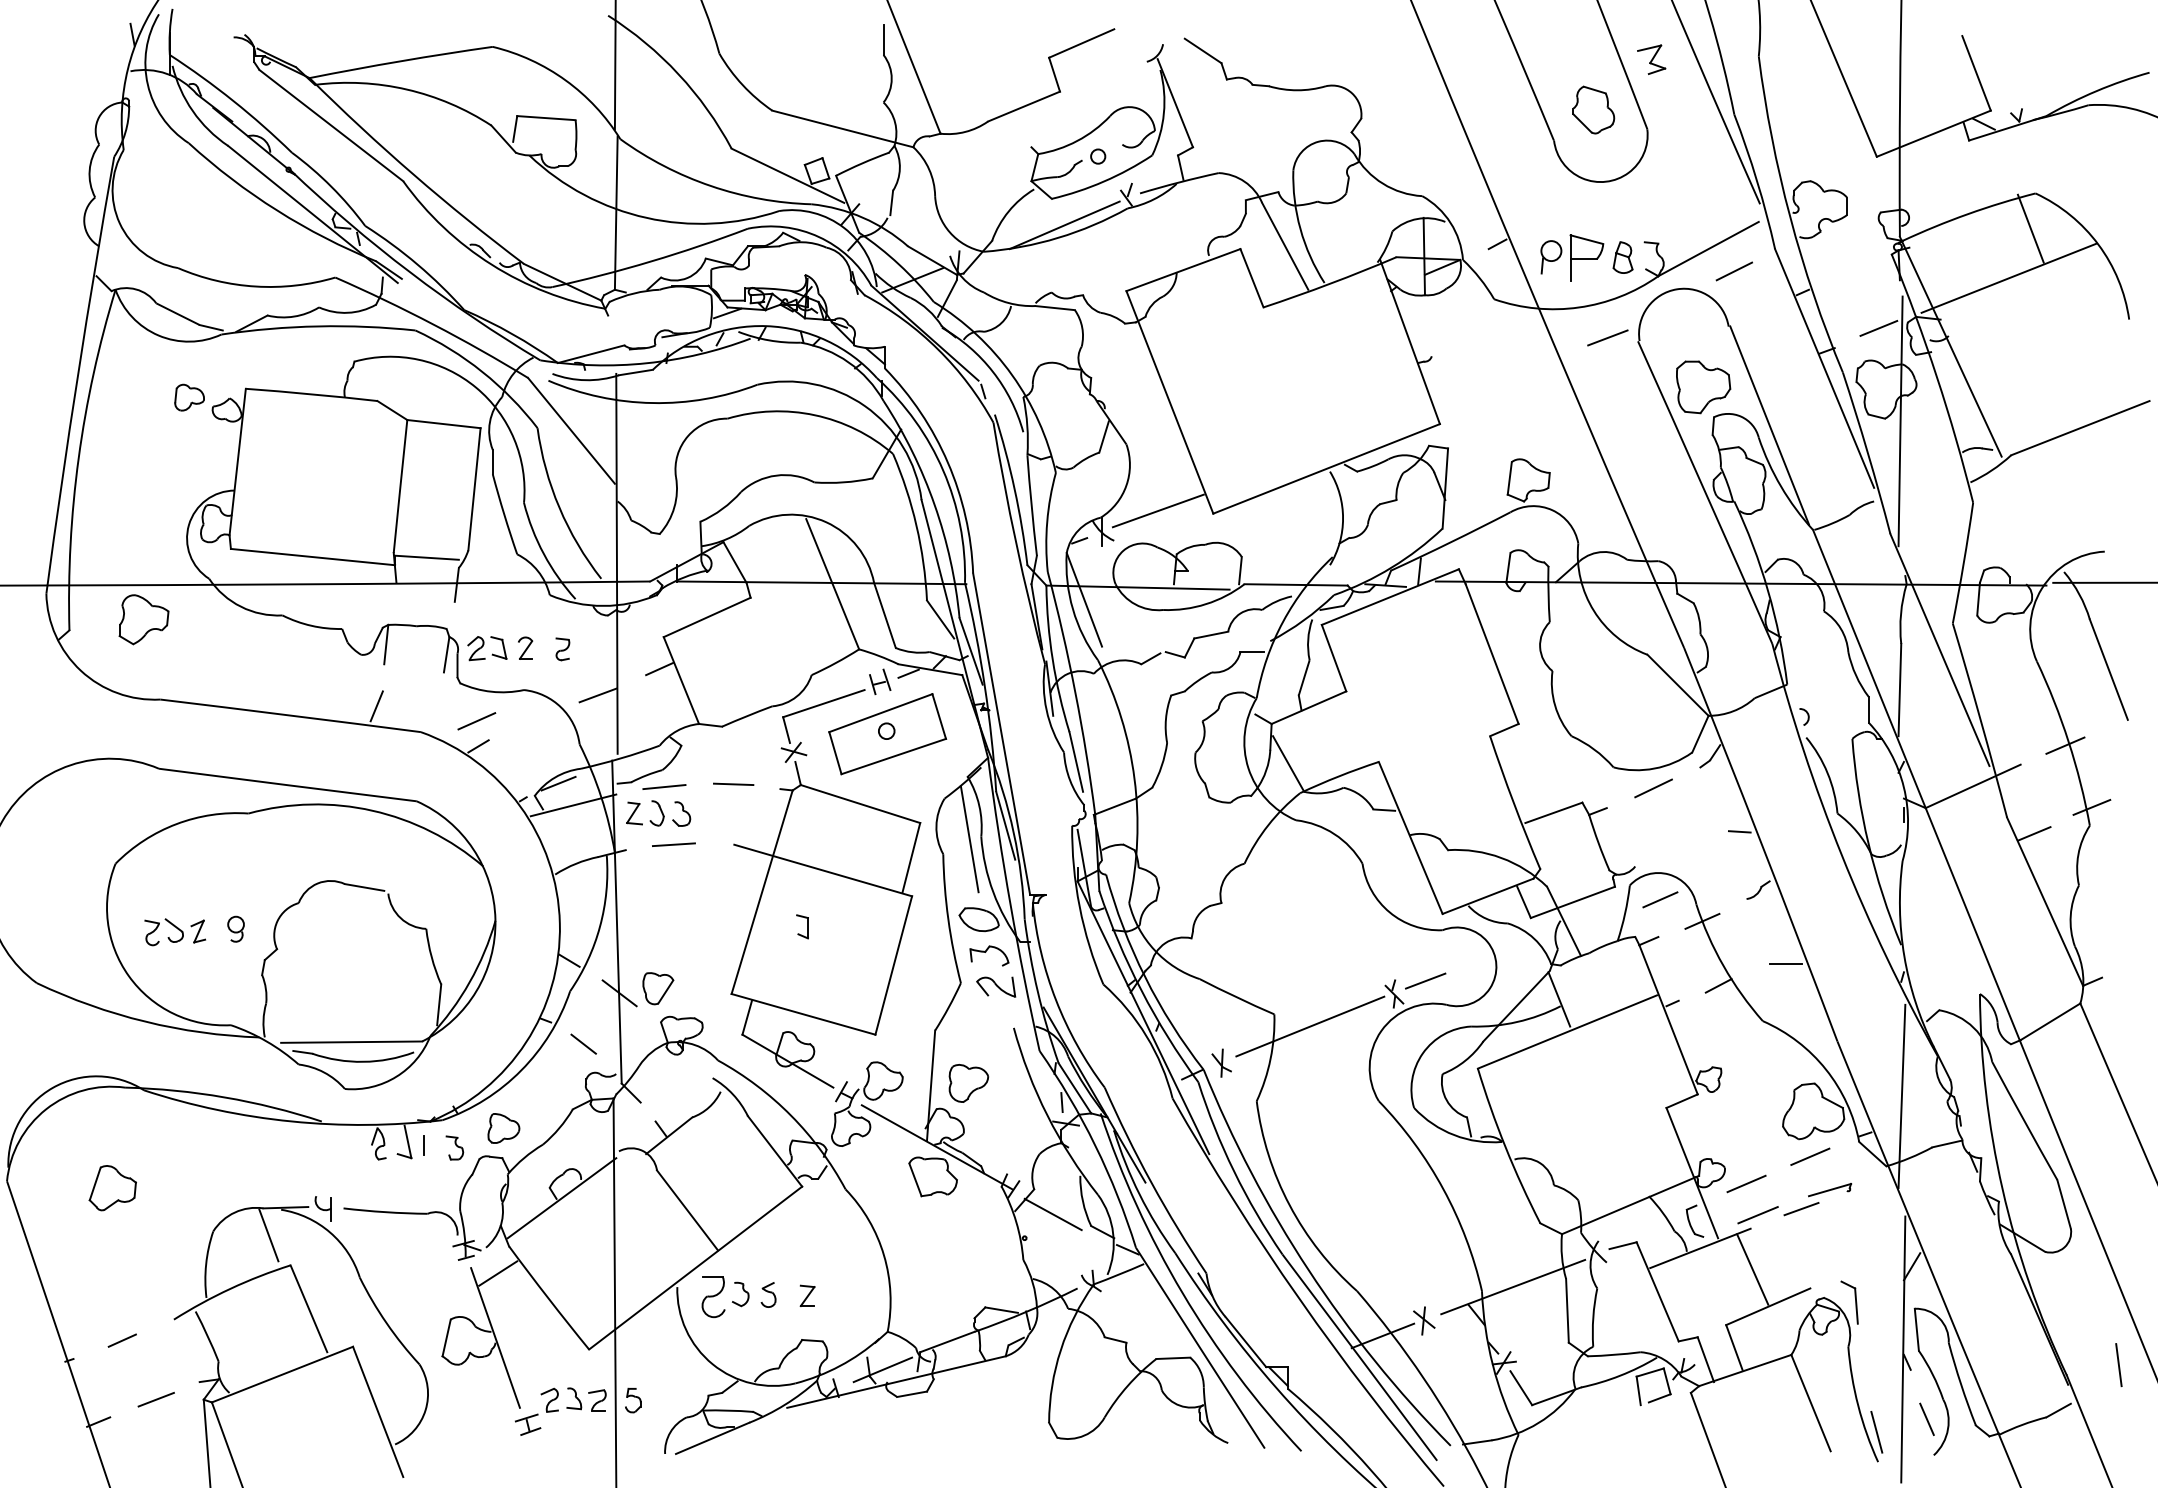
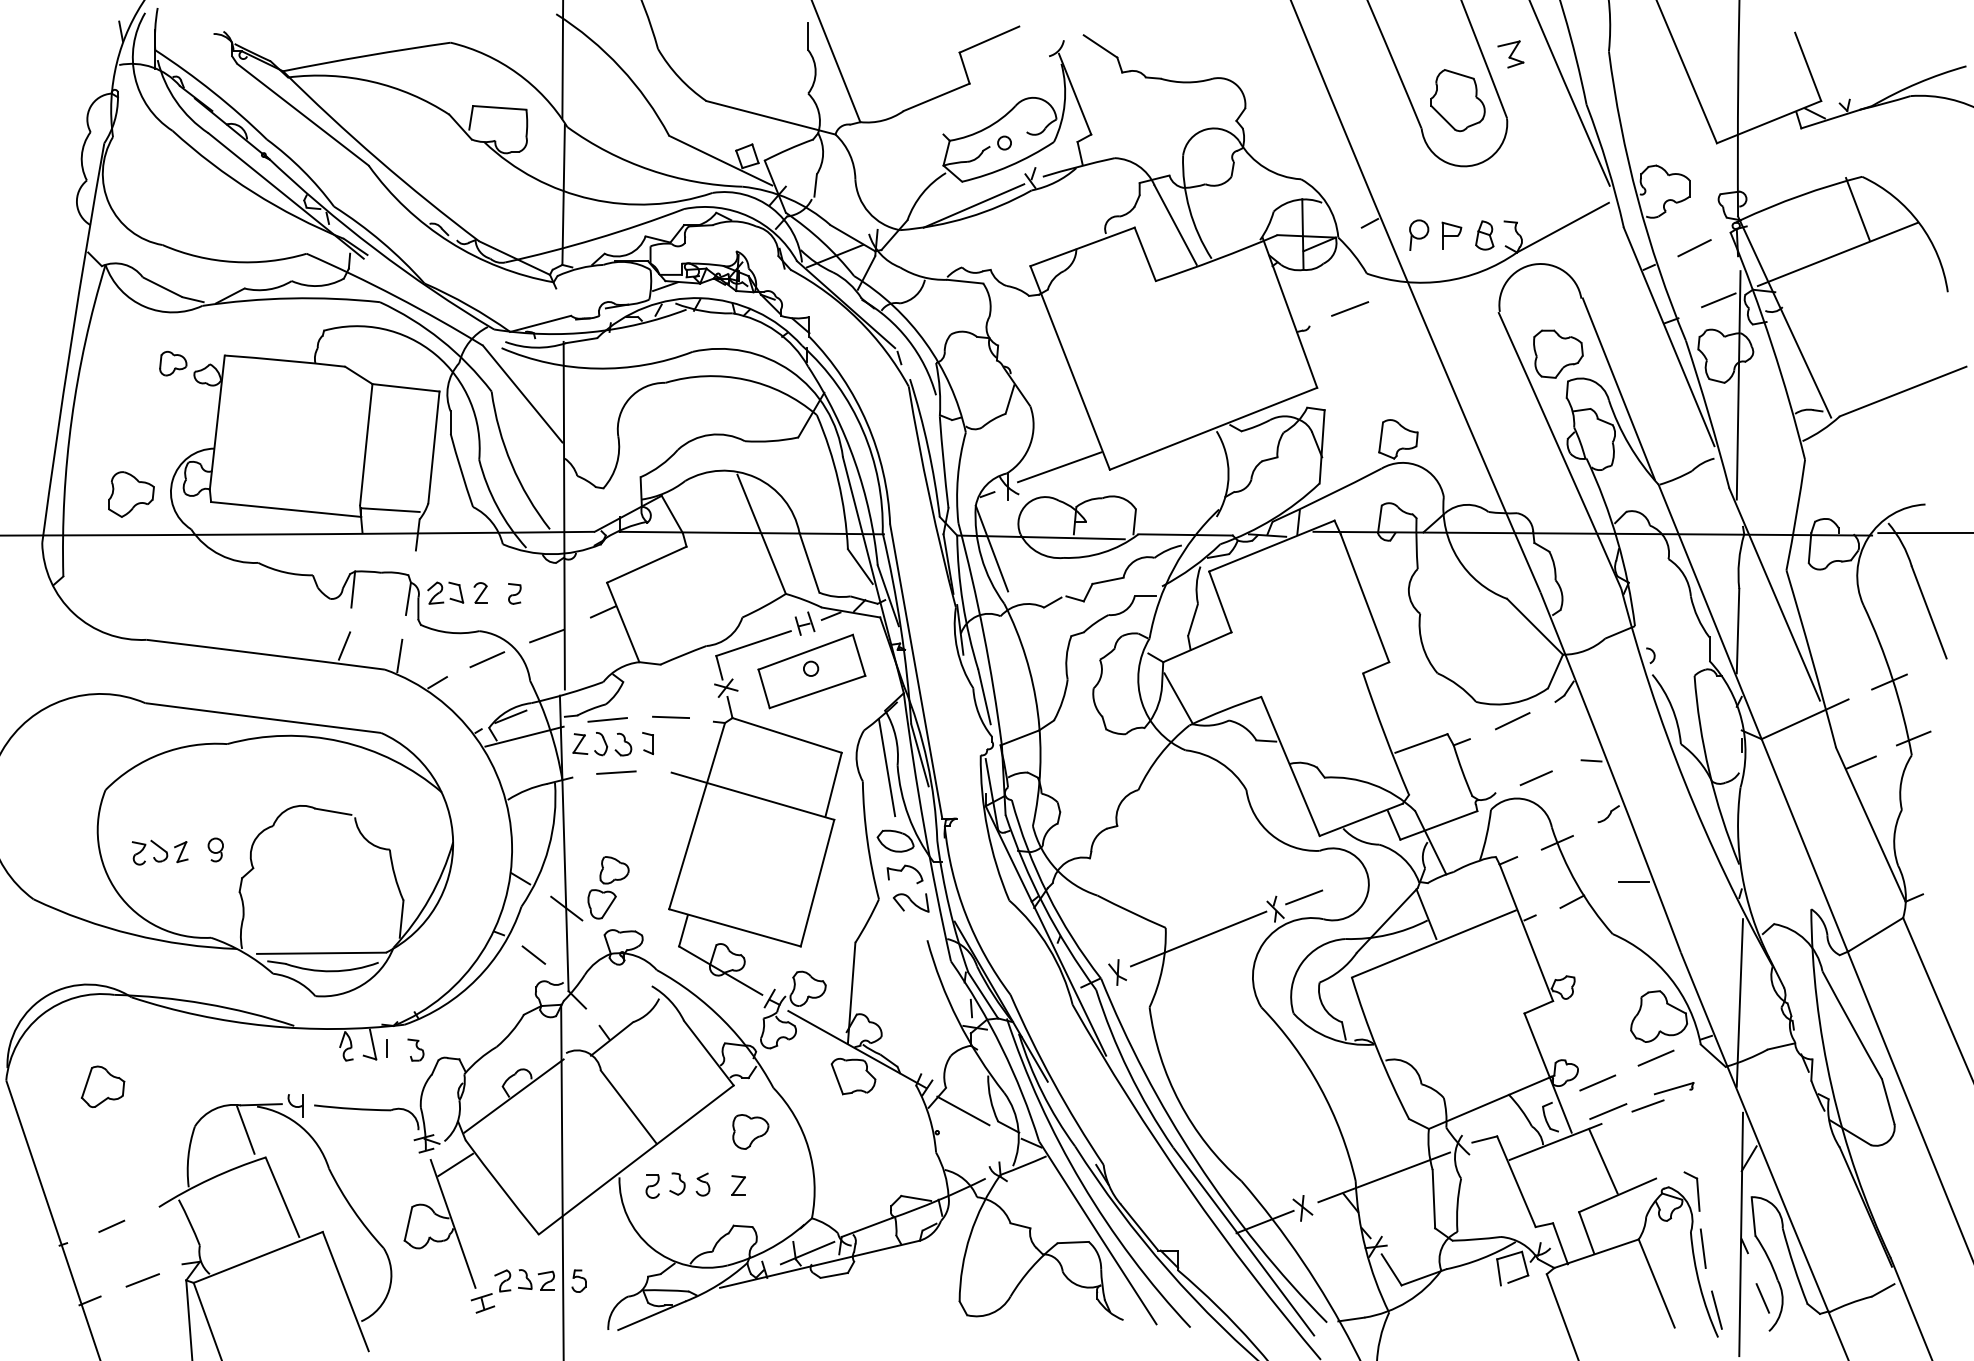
part: (1593, 109) -> (1457, 99), size x1.43
part: (1587, 257) -> (1452, 235), size x0.62
line: (1733, 271) -> (1693, 248), moved
line: (1607, 337) -> (1349, 308), moved
part: (143, 619) -> (131, 494), moved
line: (436, 716) -> (399, 655), added
line: (476, 721) -> (487, 659), moved
line: (1660, 899) -> (1536, 777), moved
part: (802, 926) -> (648, 743), moved
part: (968, 1083) -> (750, 1132), moved
part: (503, 1128) -> (614, 870), moved
part: (713, 1296) -> (652, 1185), size x0.62
line: (2118, 1365) -> (1702, 1249), moved

